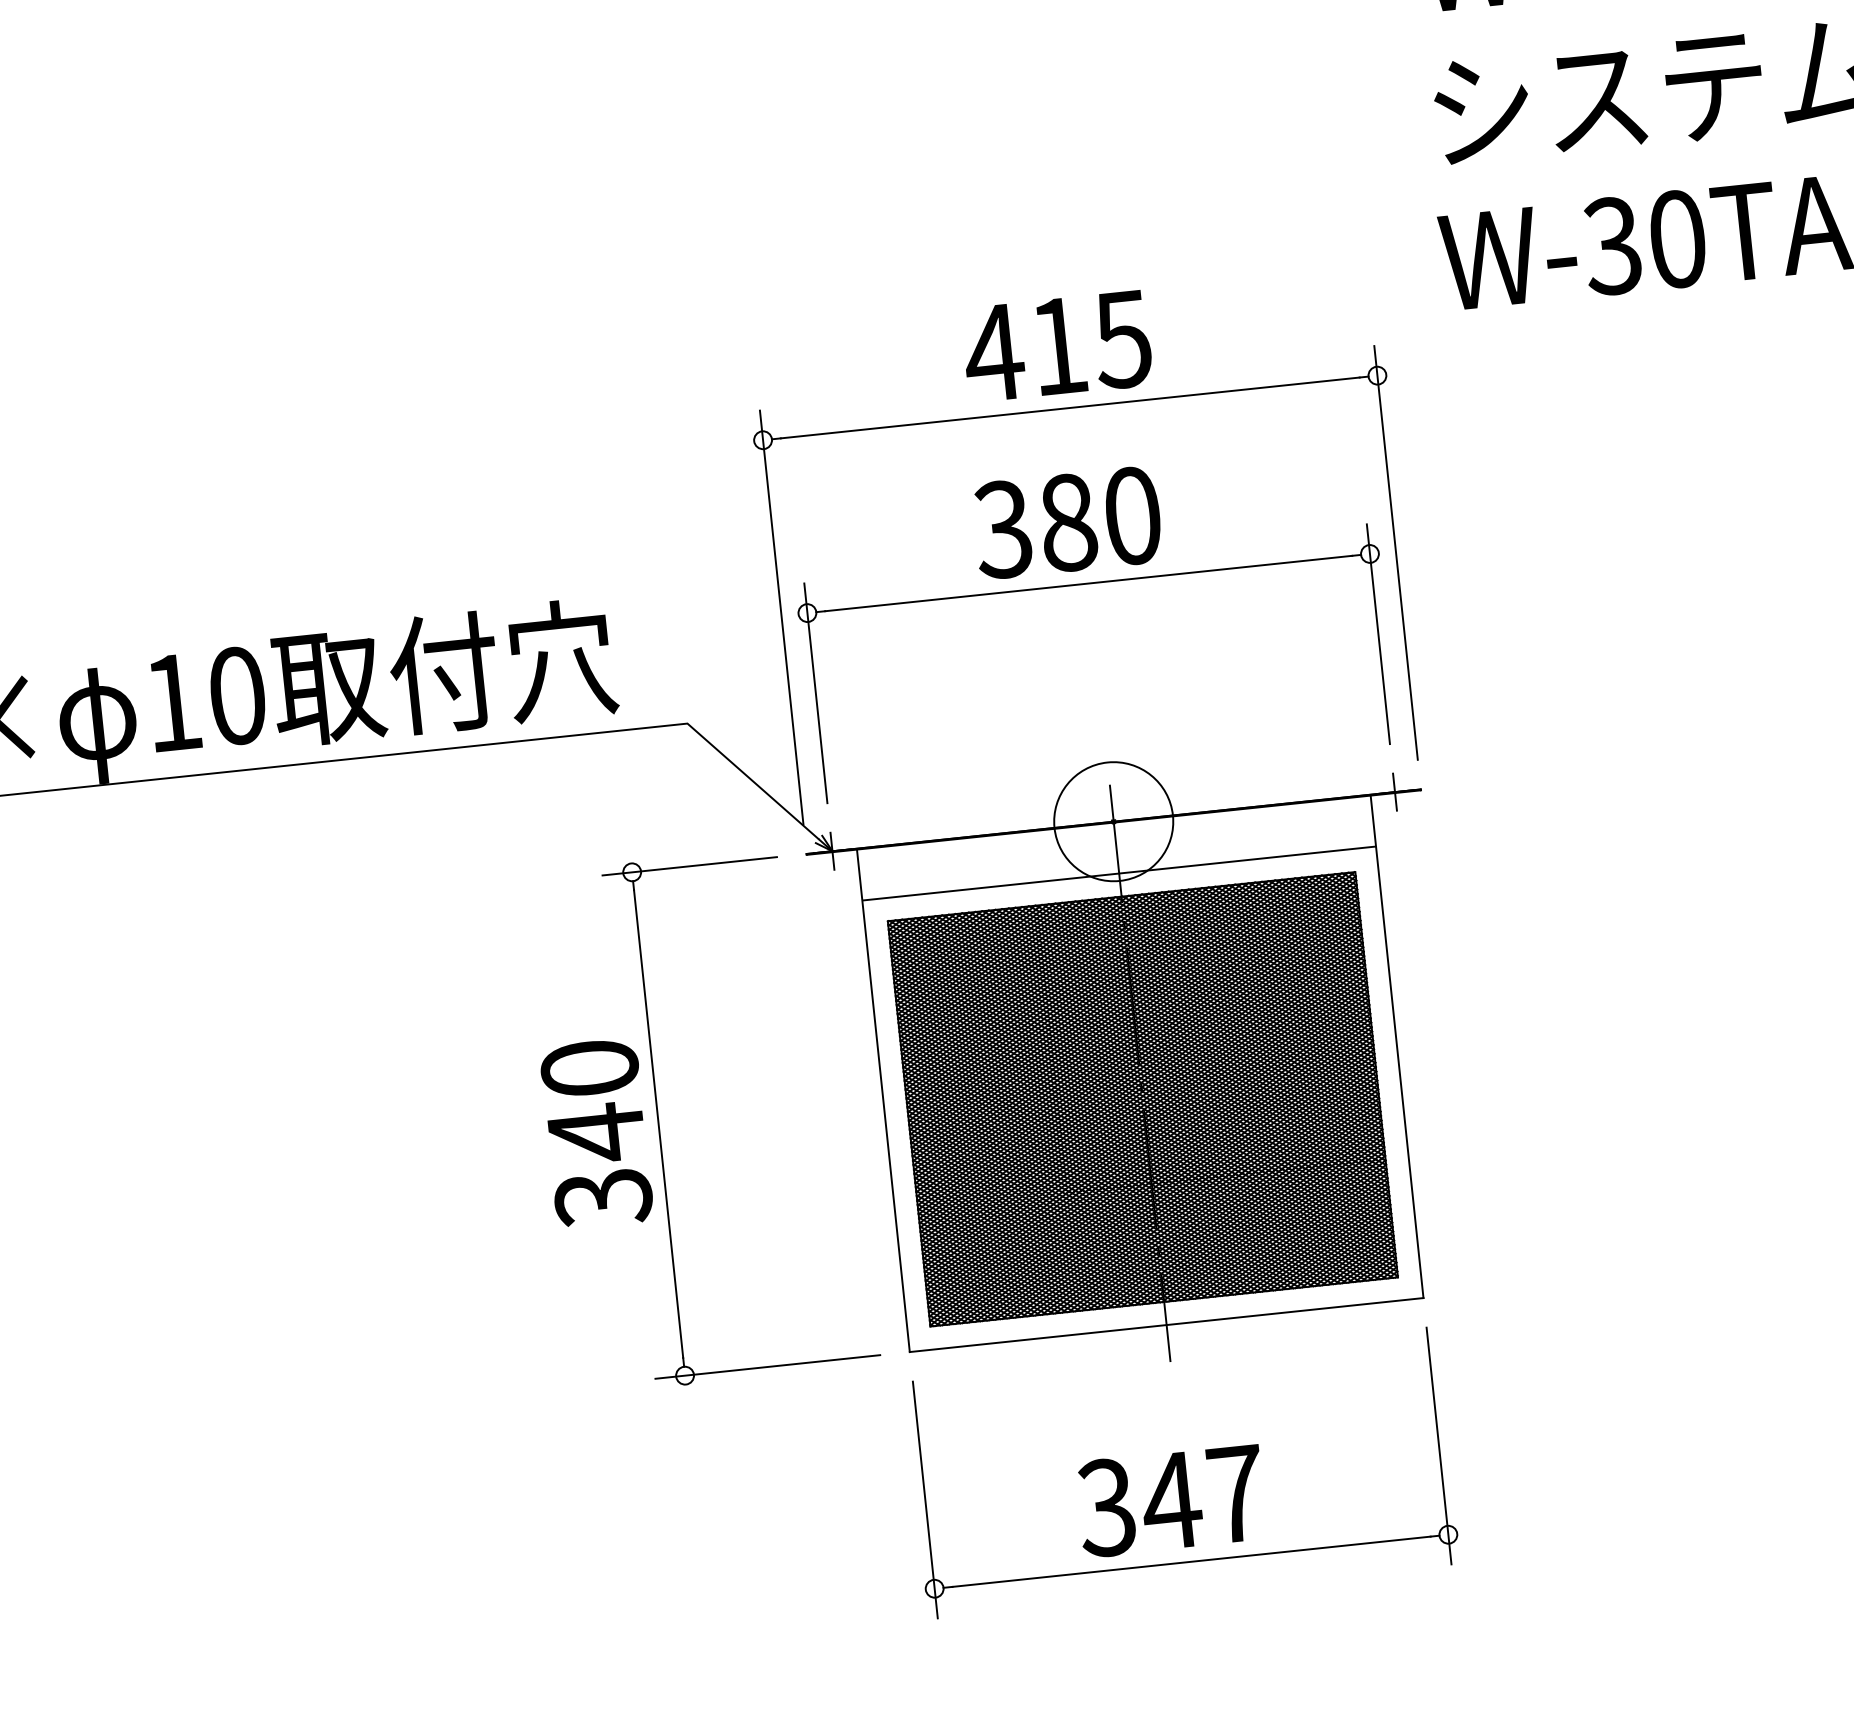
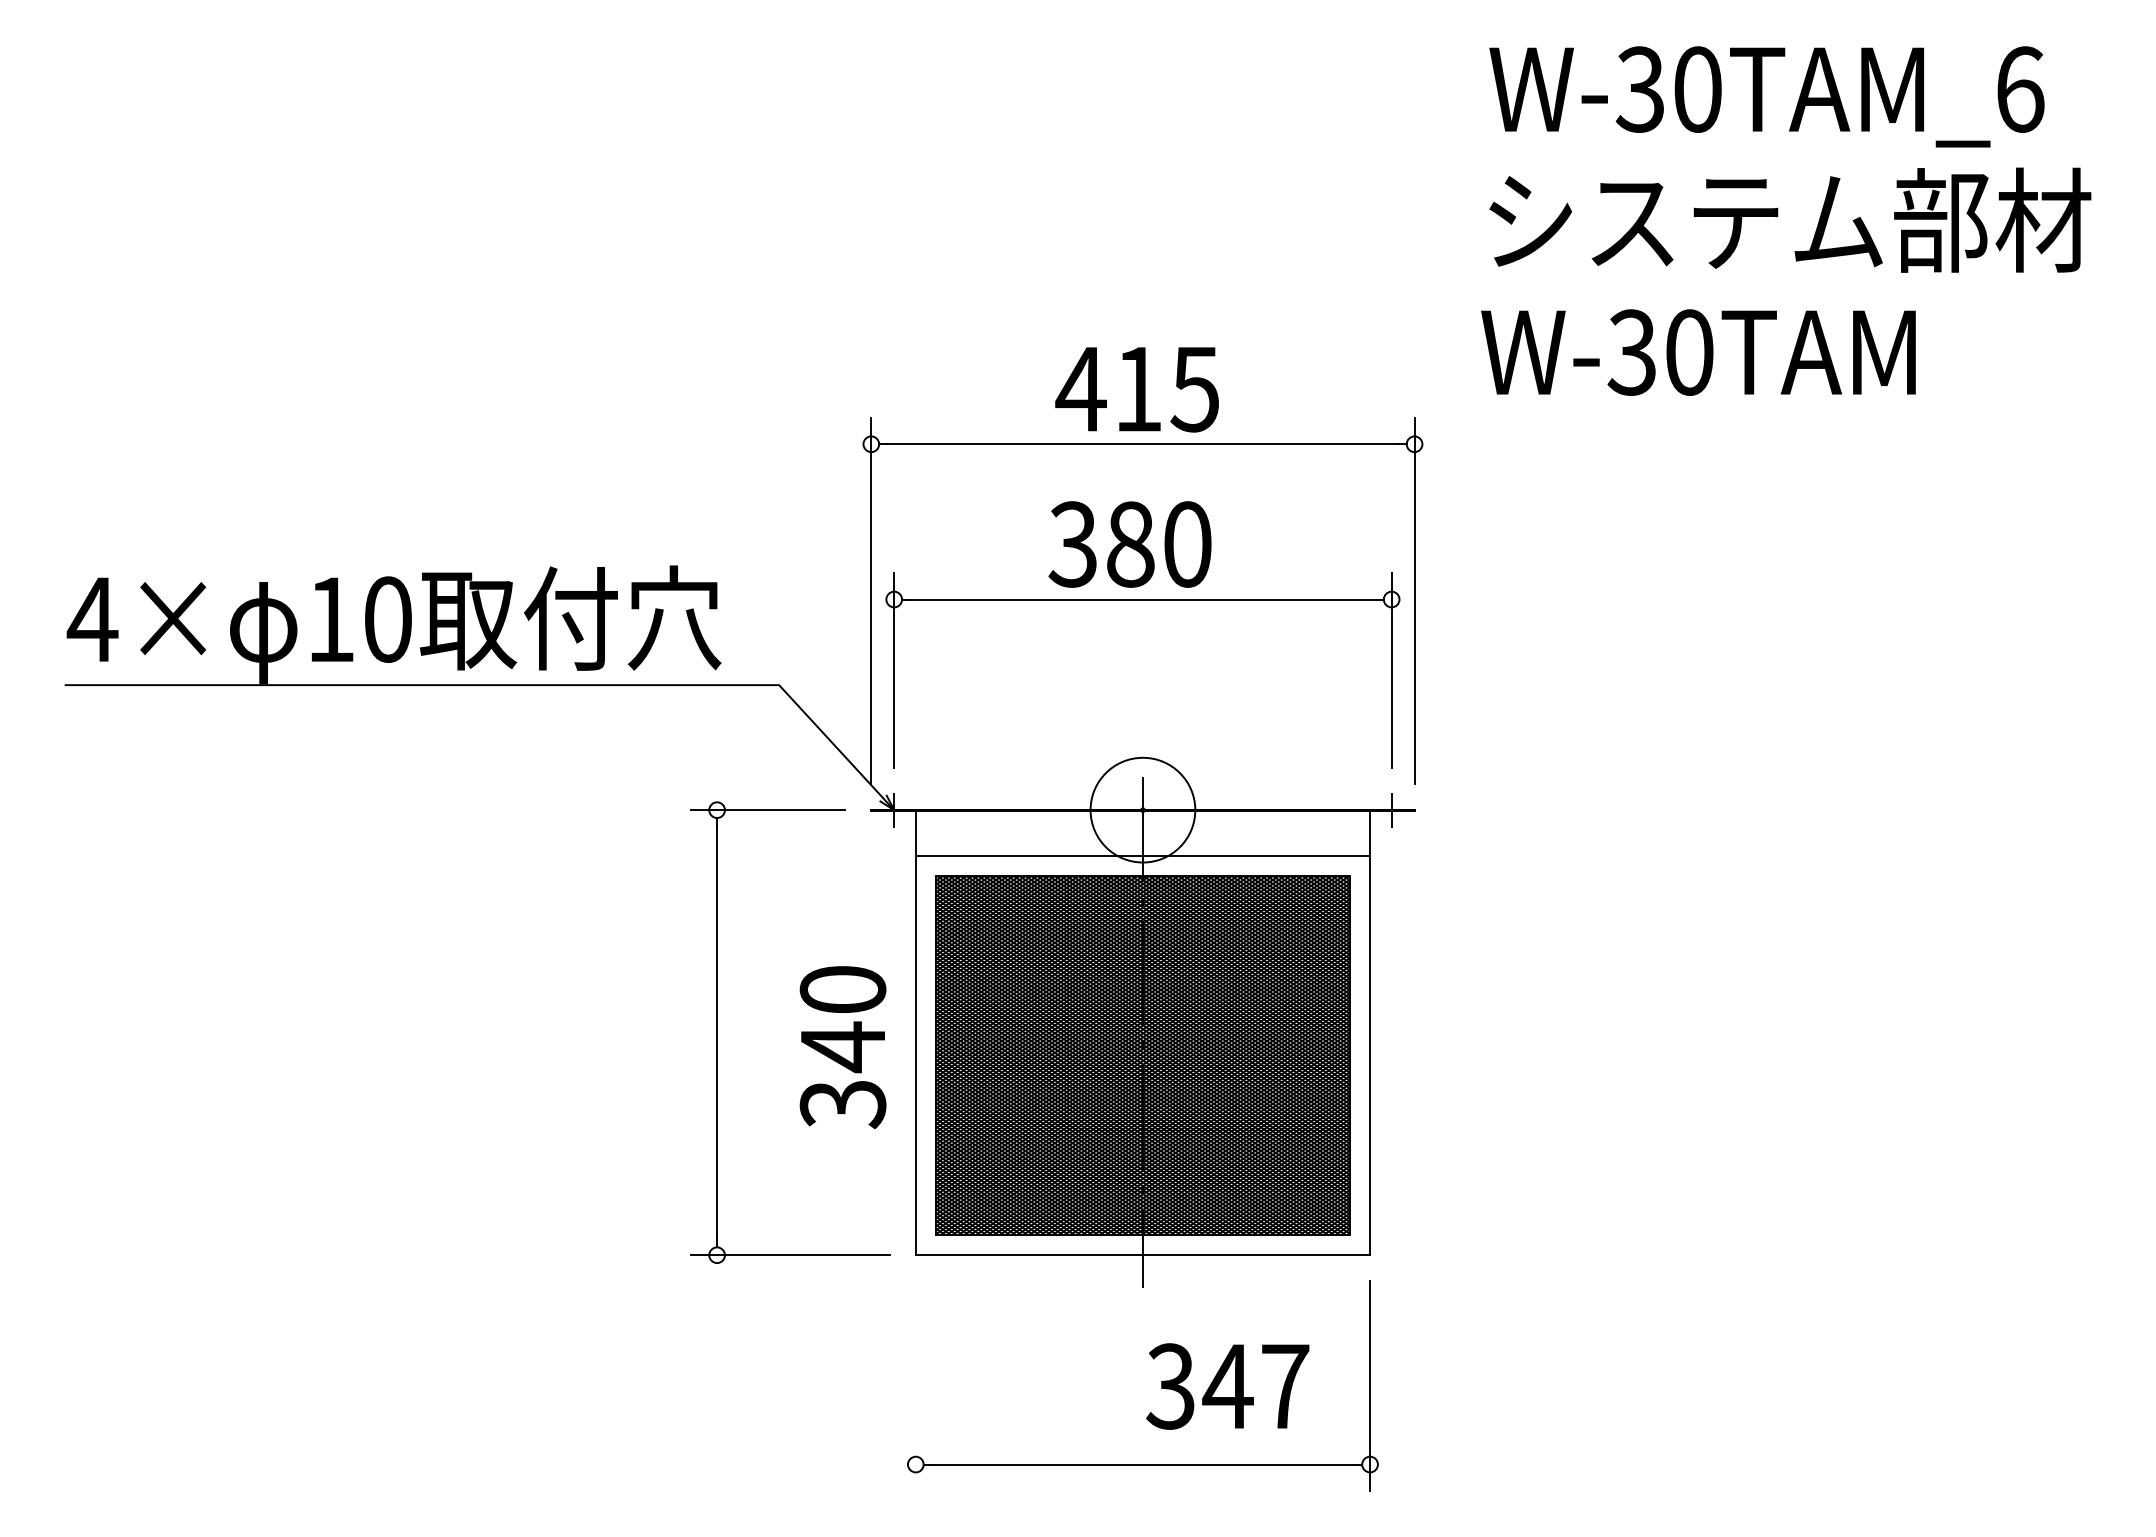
text: (596, 1133) -> (842, 1047), moved
line: (924, 1499) -> (915, 1385), removed
text: (1170, 1500) -> (1227, 1386), moved

